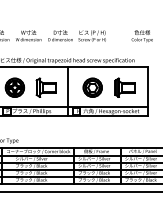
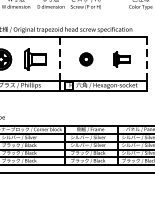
line: (68, 87) -> (59, 59), solid -> dashed
part: (92, 87) -> (86, 59), size x0.6
part: (124, 87) -> (121, 59), size x0.7
line: (147, 87) -> (146, 59), solid -> dashed

